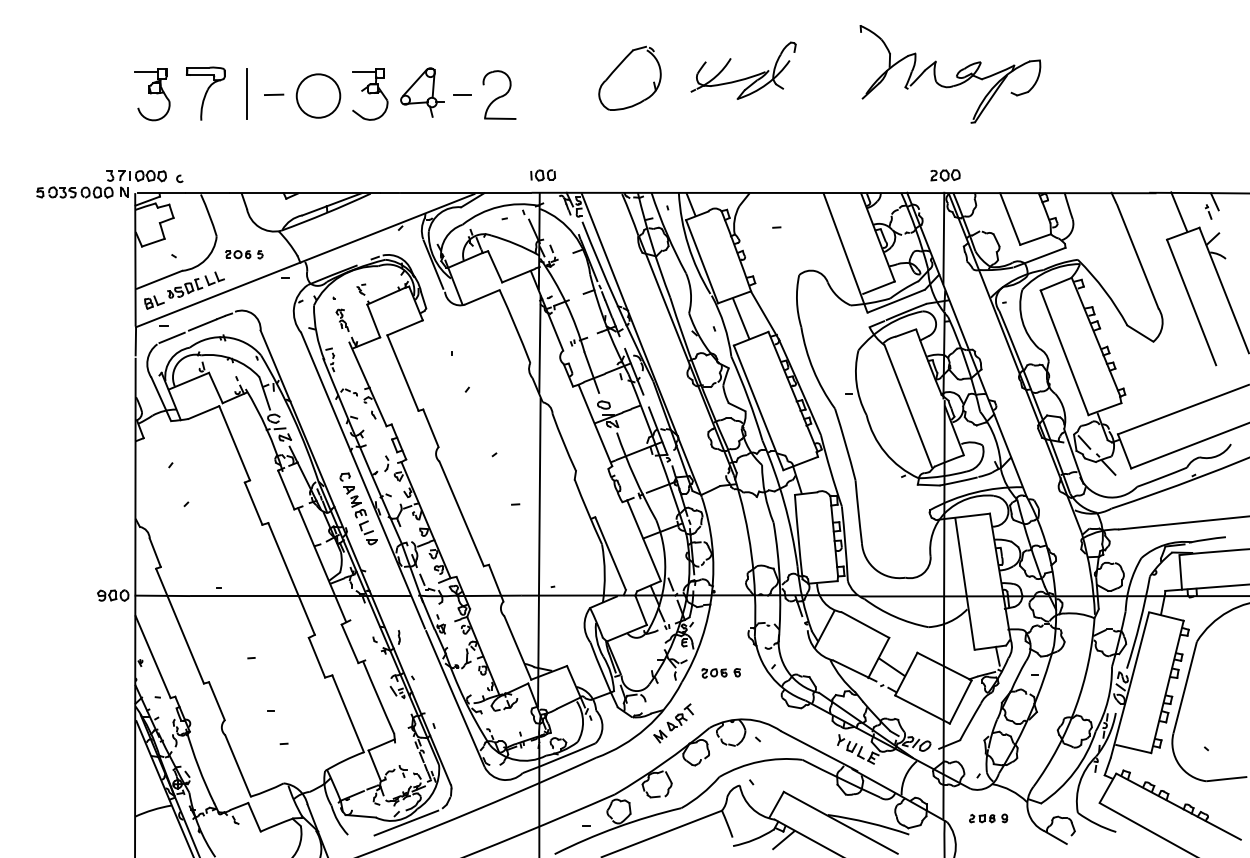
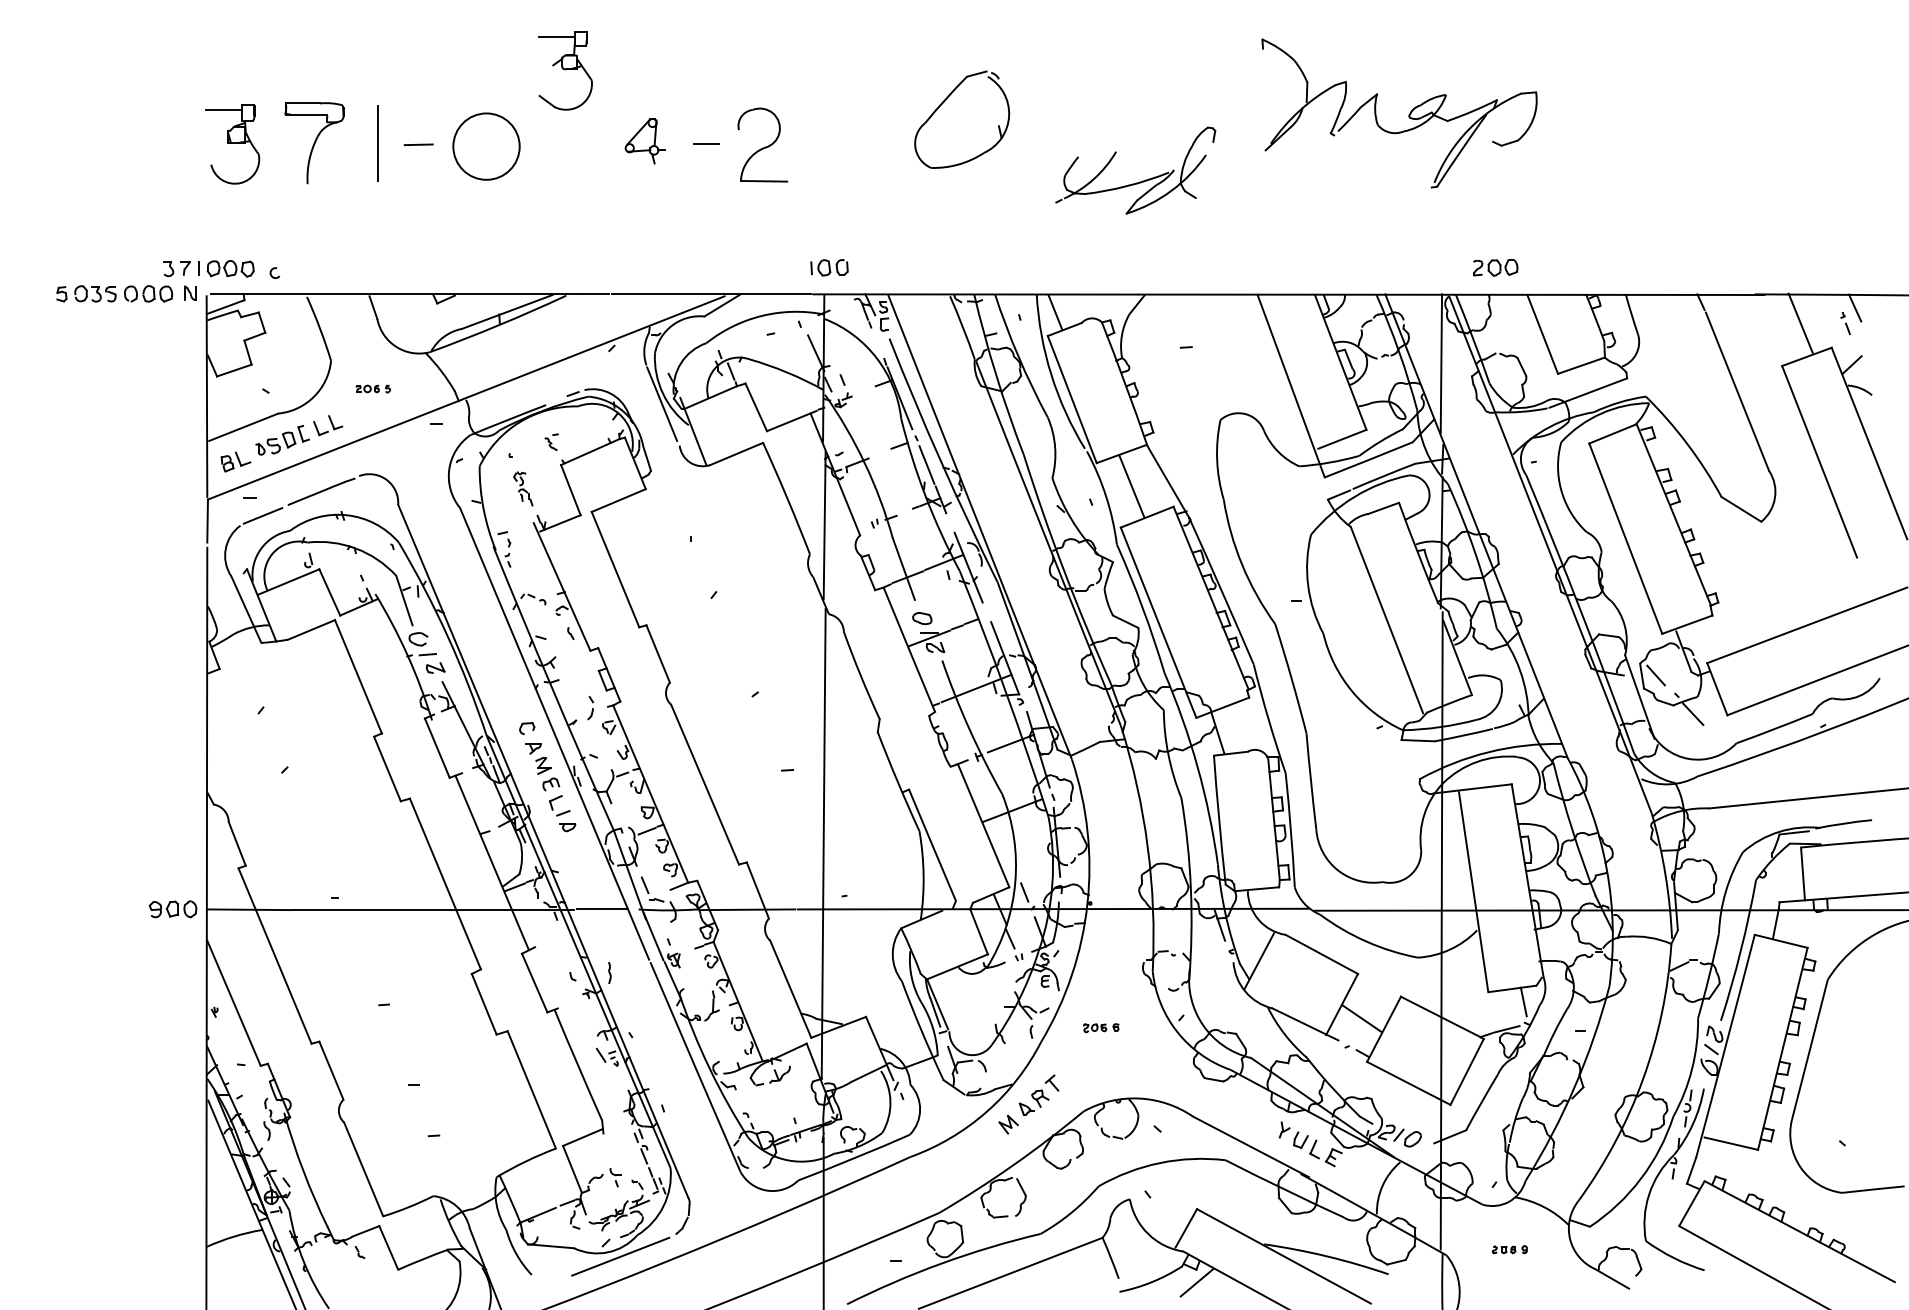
part: (950, 74) -> (1399, 113), moved
part: (746, 77) -> (1140, 180), moved
part: (422, 92) -> (645, 141), size x0.6
part: (370, 94) -> (565, 70), moved
part: (945, 175) -> (1495, 267), moved
part: (244, 254) -> (373, 388), size x0.6
part: (720, 673) -> (1100, 1028), size x0.6
part: (988, 818) -> (1509, 1249), size x0.6

